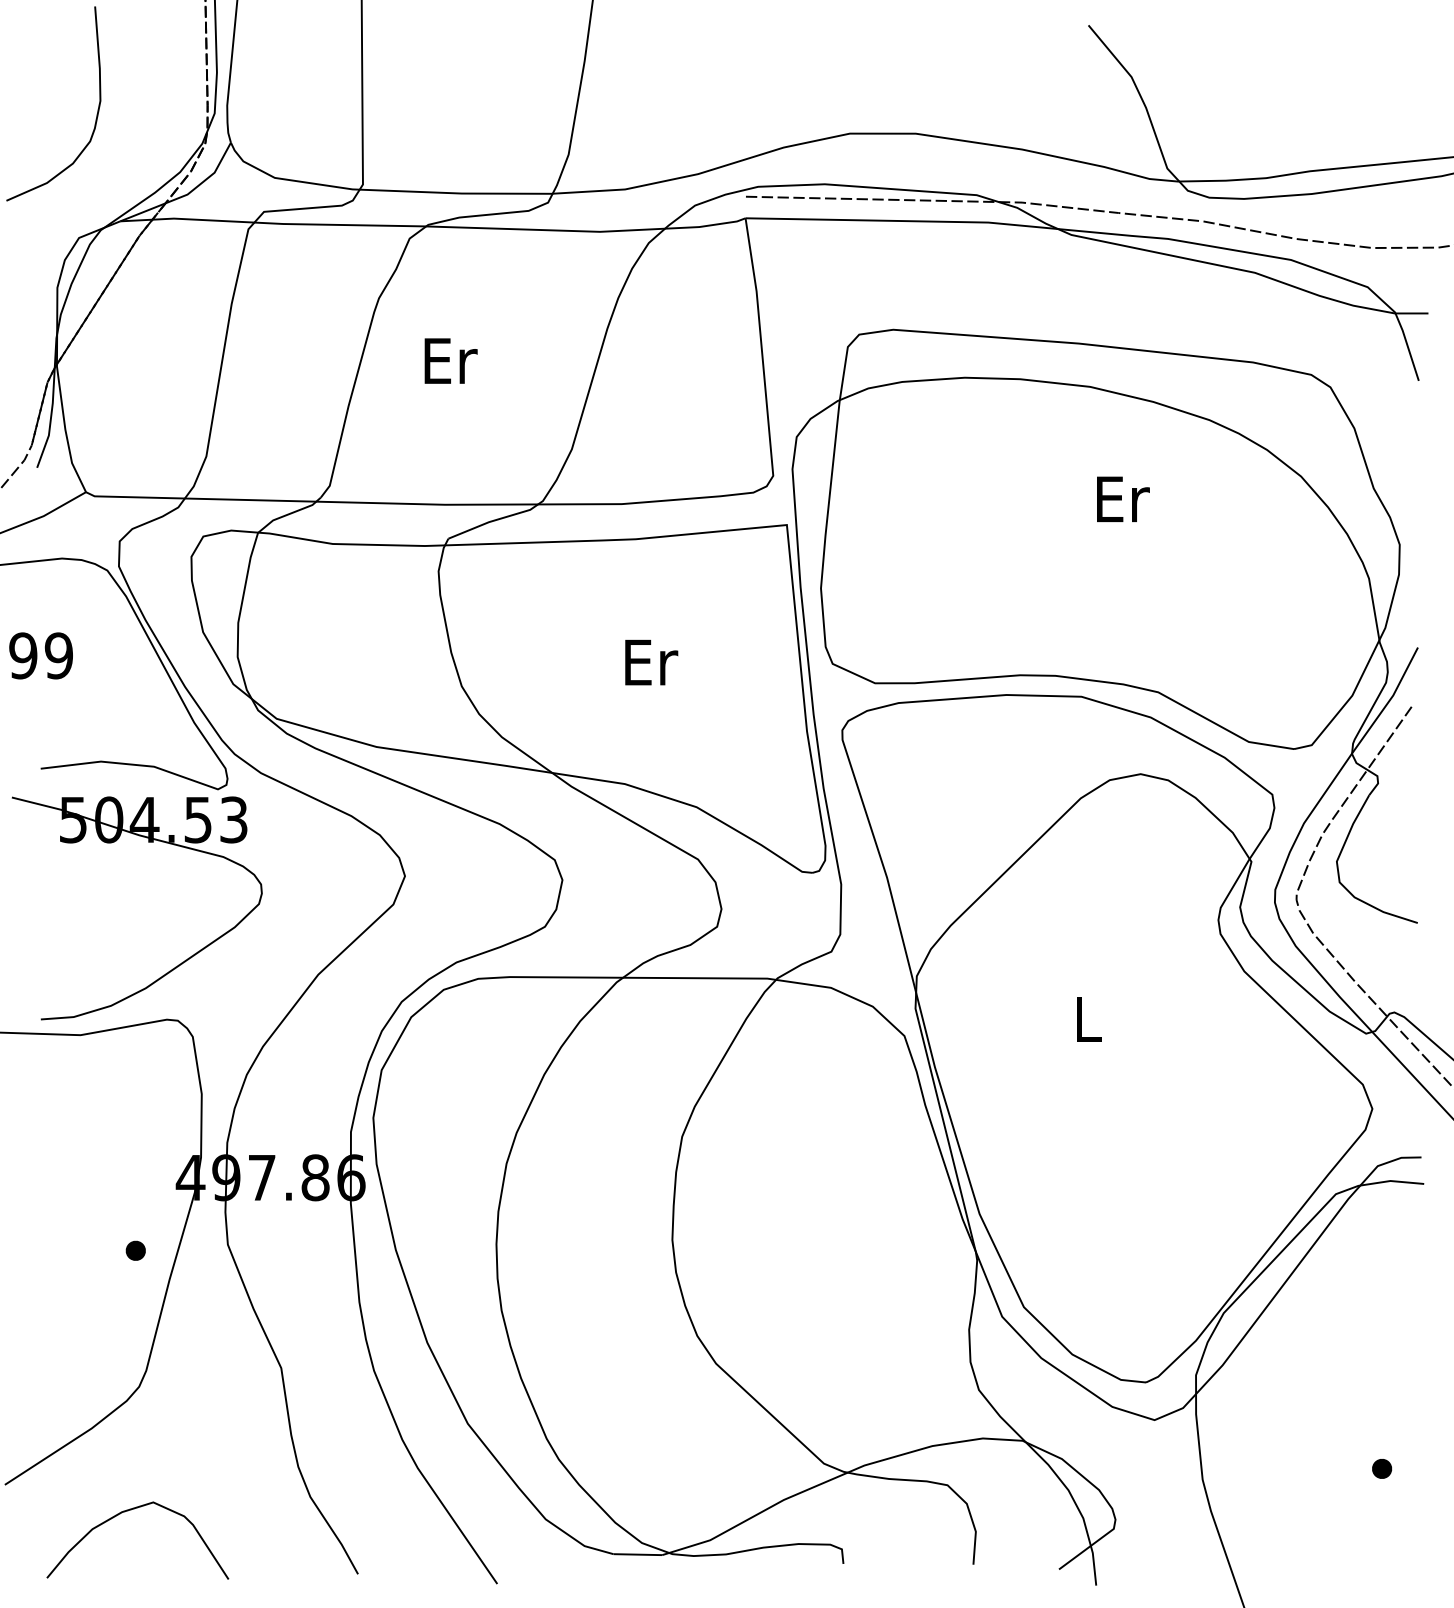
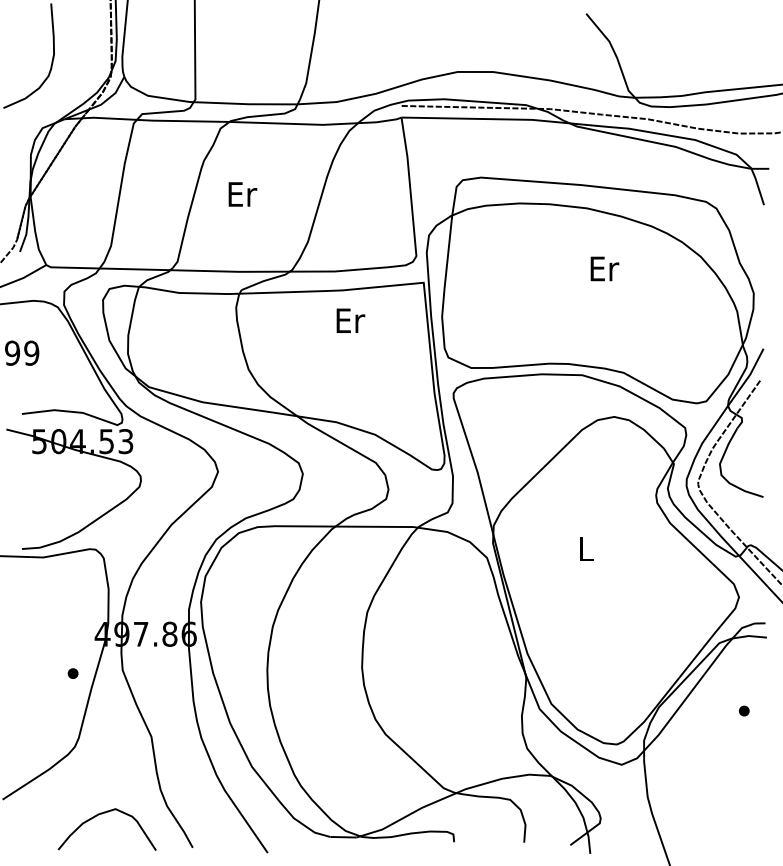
text: (650, 661) -> (350, 320), moved
part: (1382, 1467) -> (744, 710), moved
curve: (129, 1512) -> (102, 814), moved

